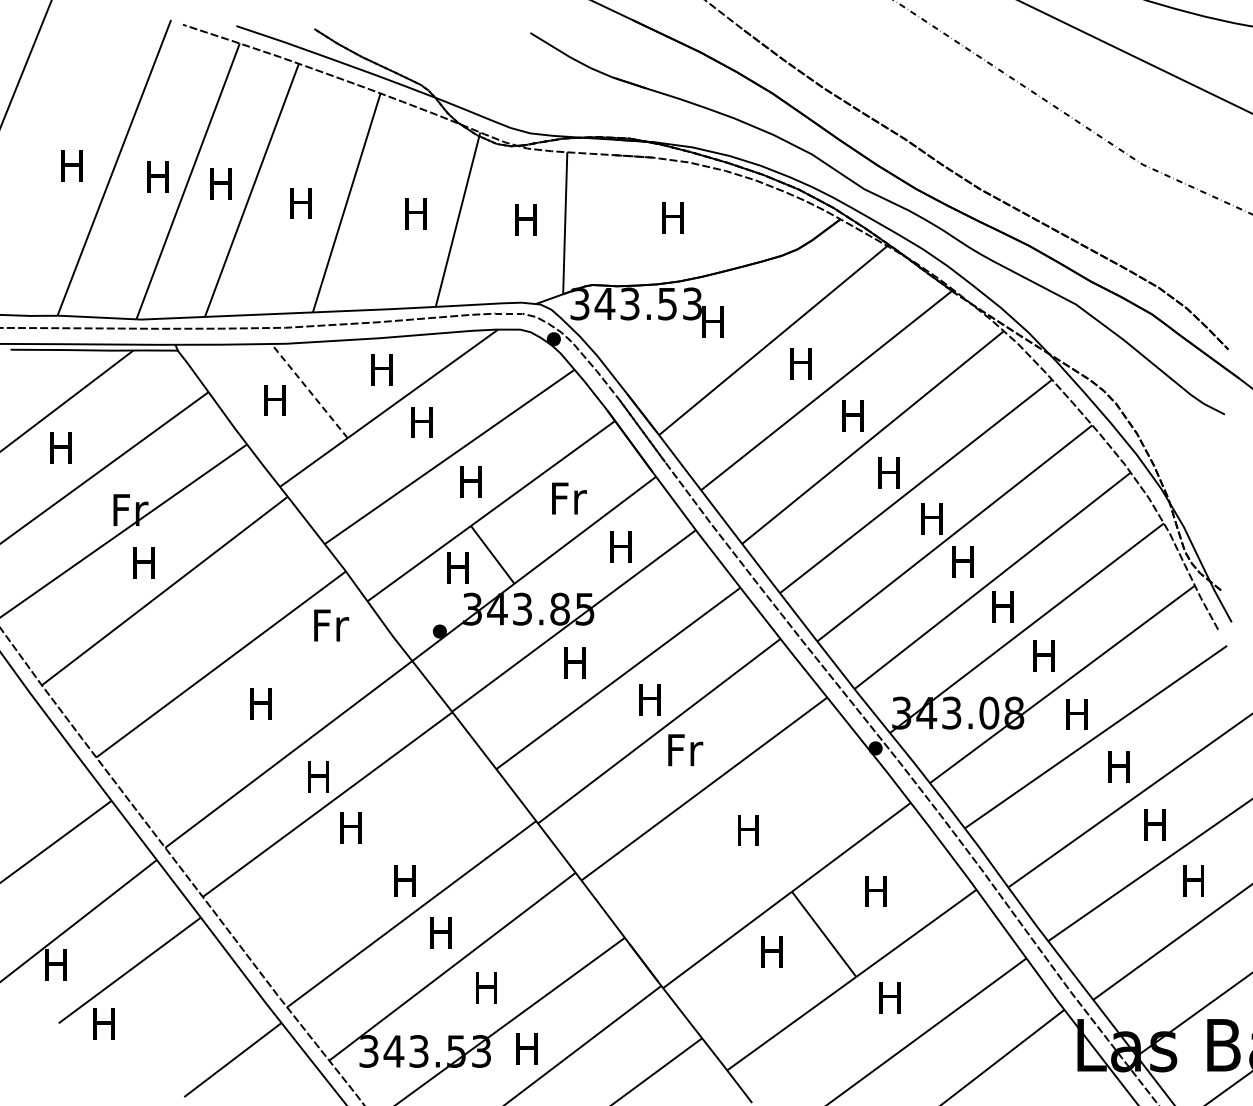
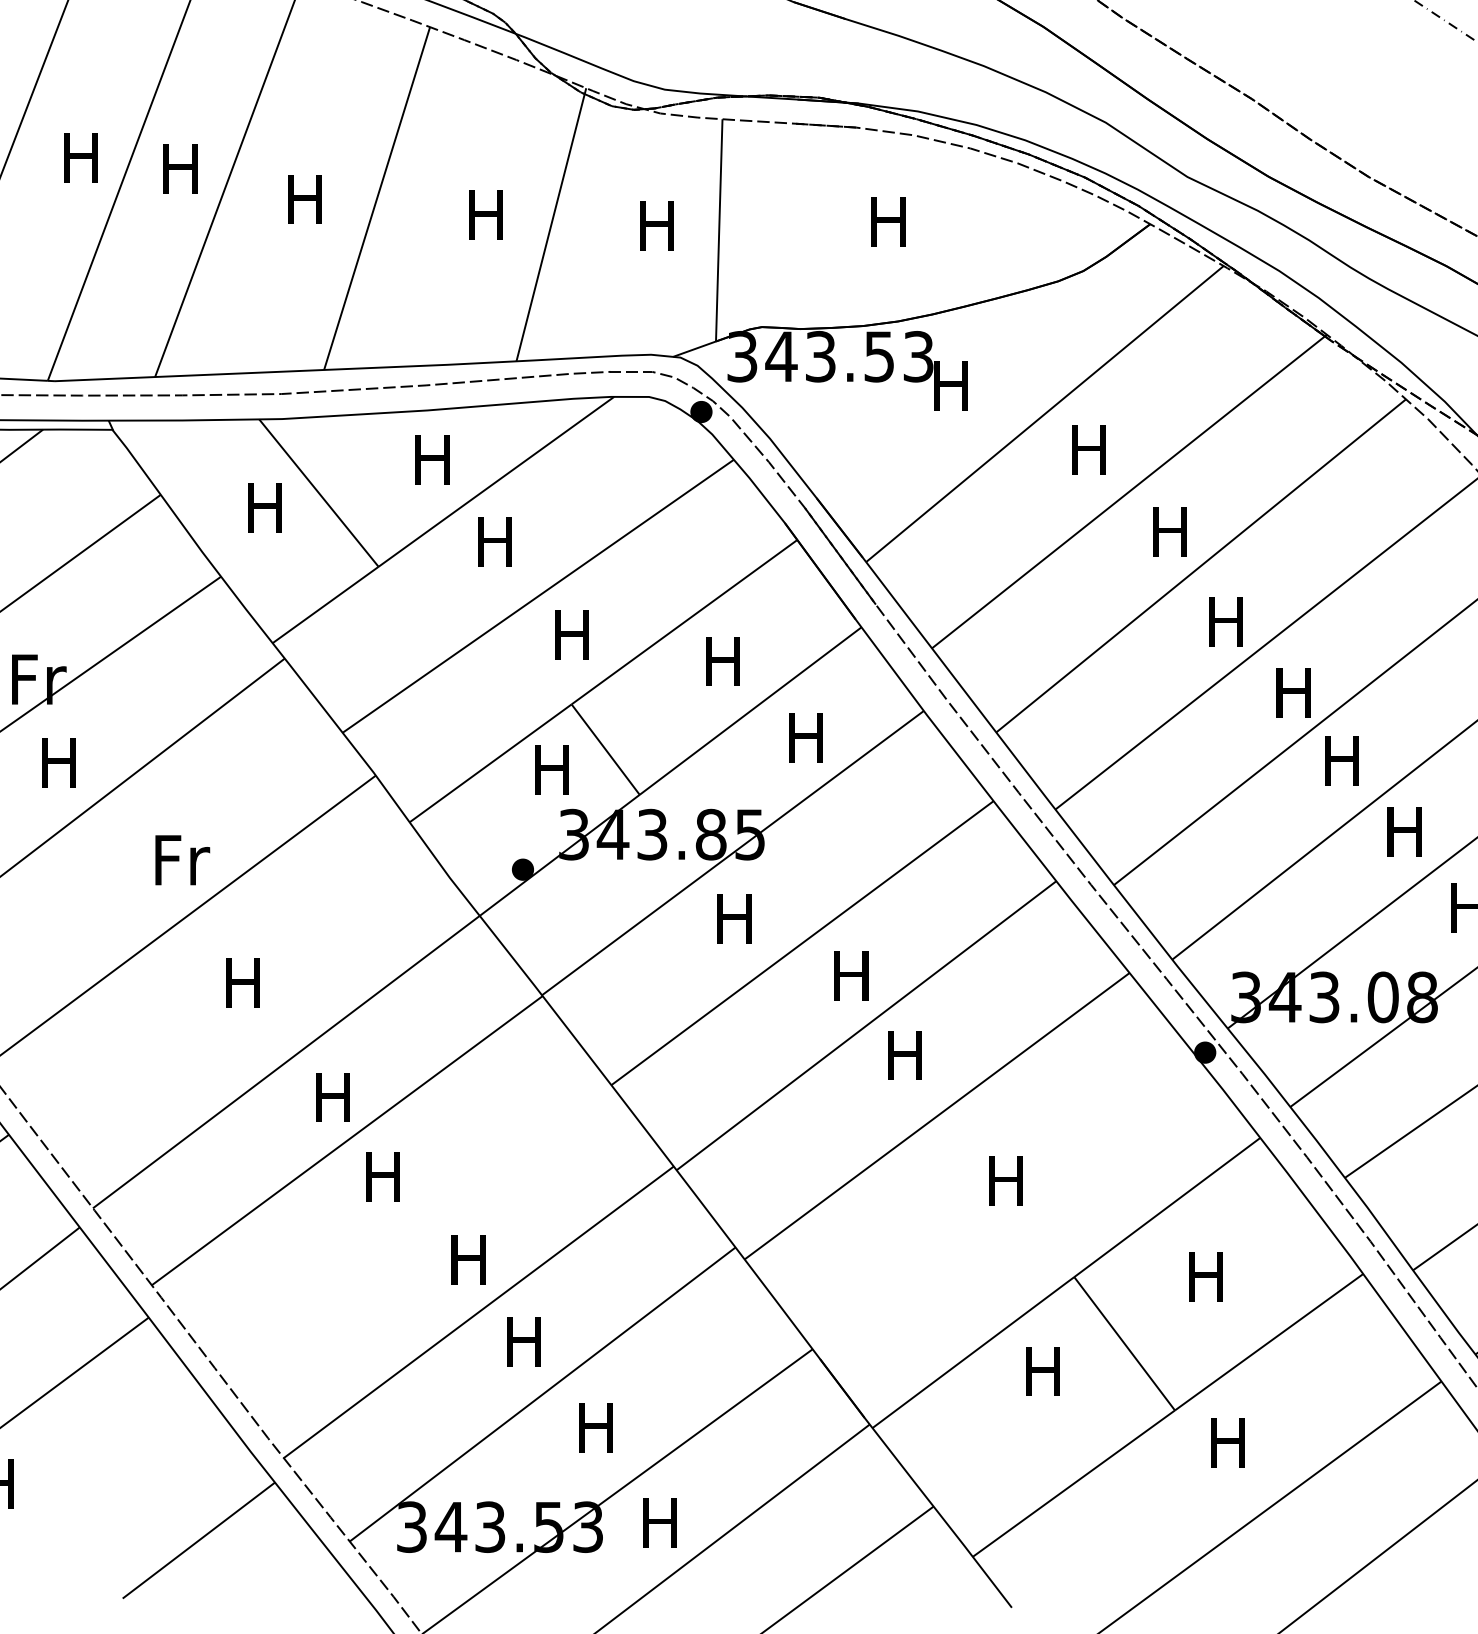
line: (309, 391) -> (318, 493), dashed -> solid
text: (569, 498) -> (725, 661), Fr -> H
text: (331, 625) -> (182, 860), moved
text: (685, 750) -> (907, 1055), Fr -> H

